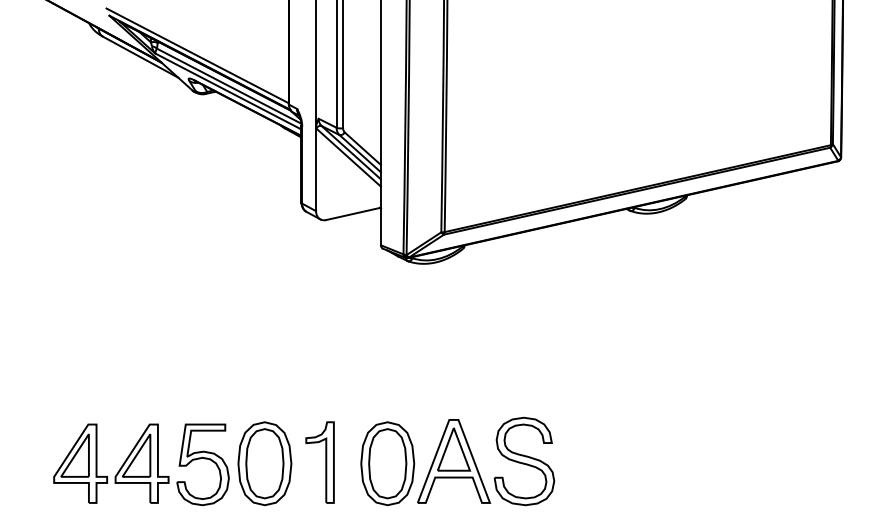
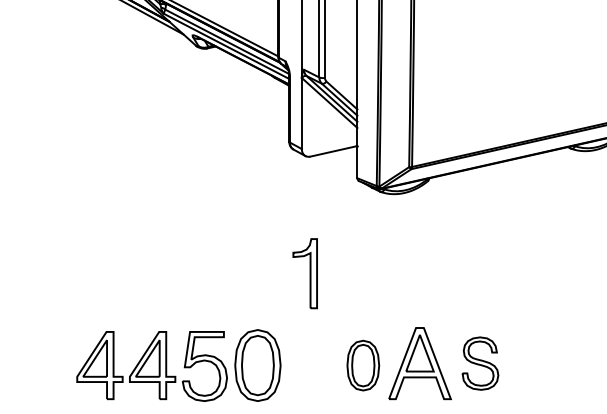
part: (524, 461) -> (480, 363), size x0.7
part: (319, 462) -> (304, 273), moved
part: (387, 463) -> (363, 365), size x0.7

